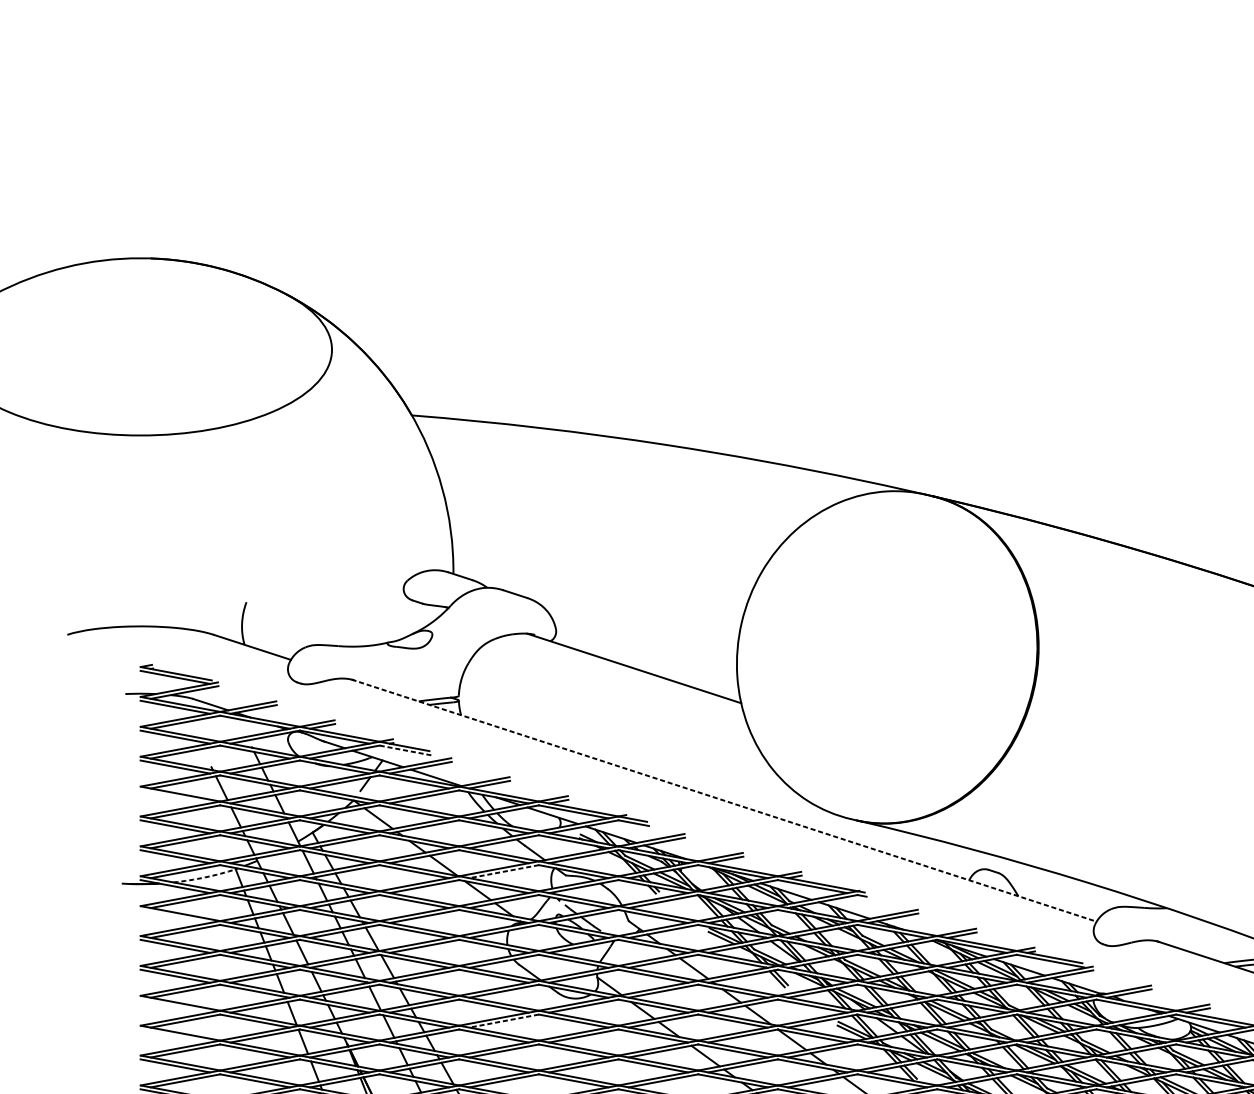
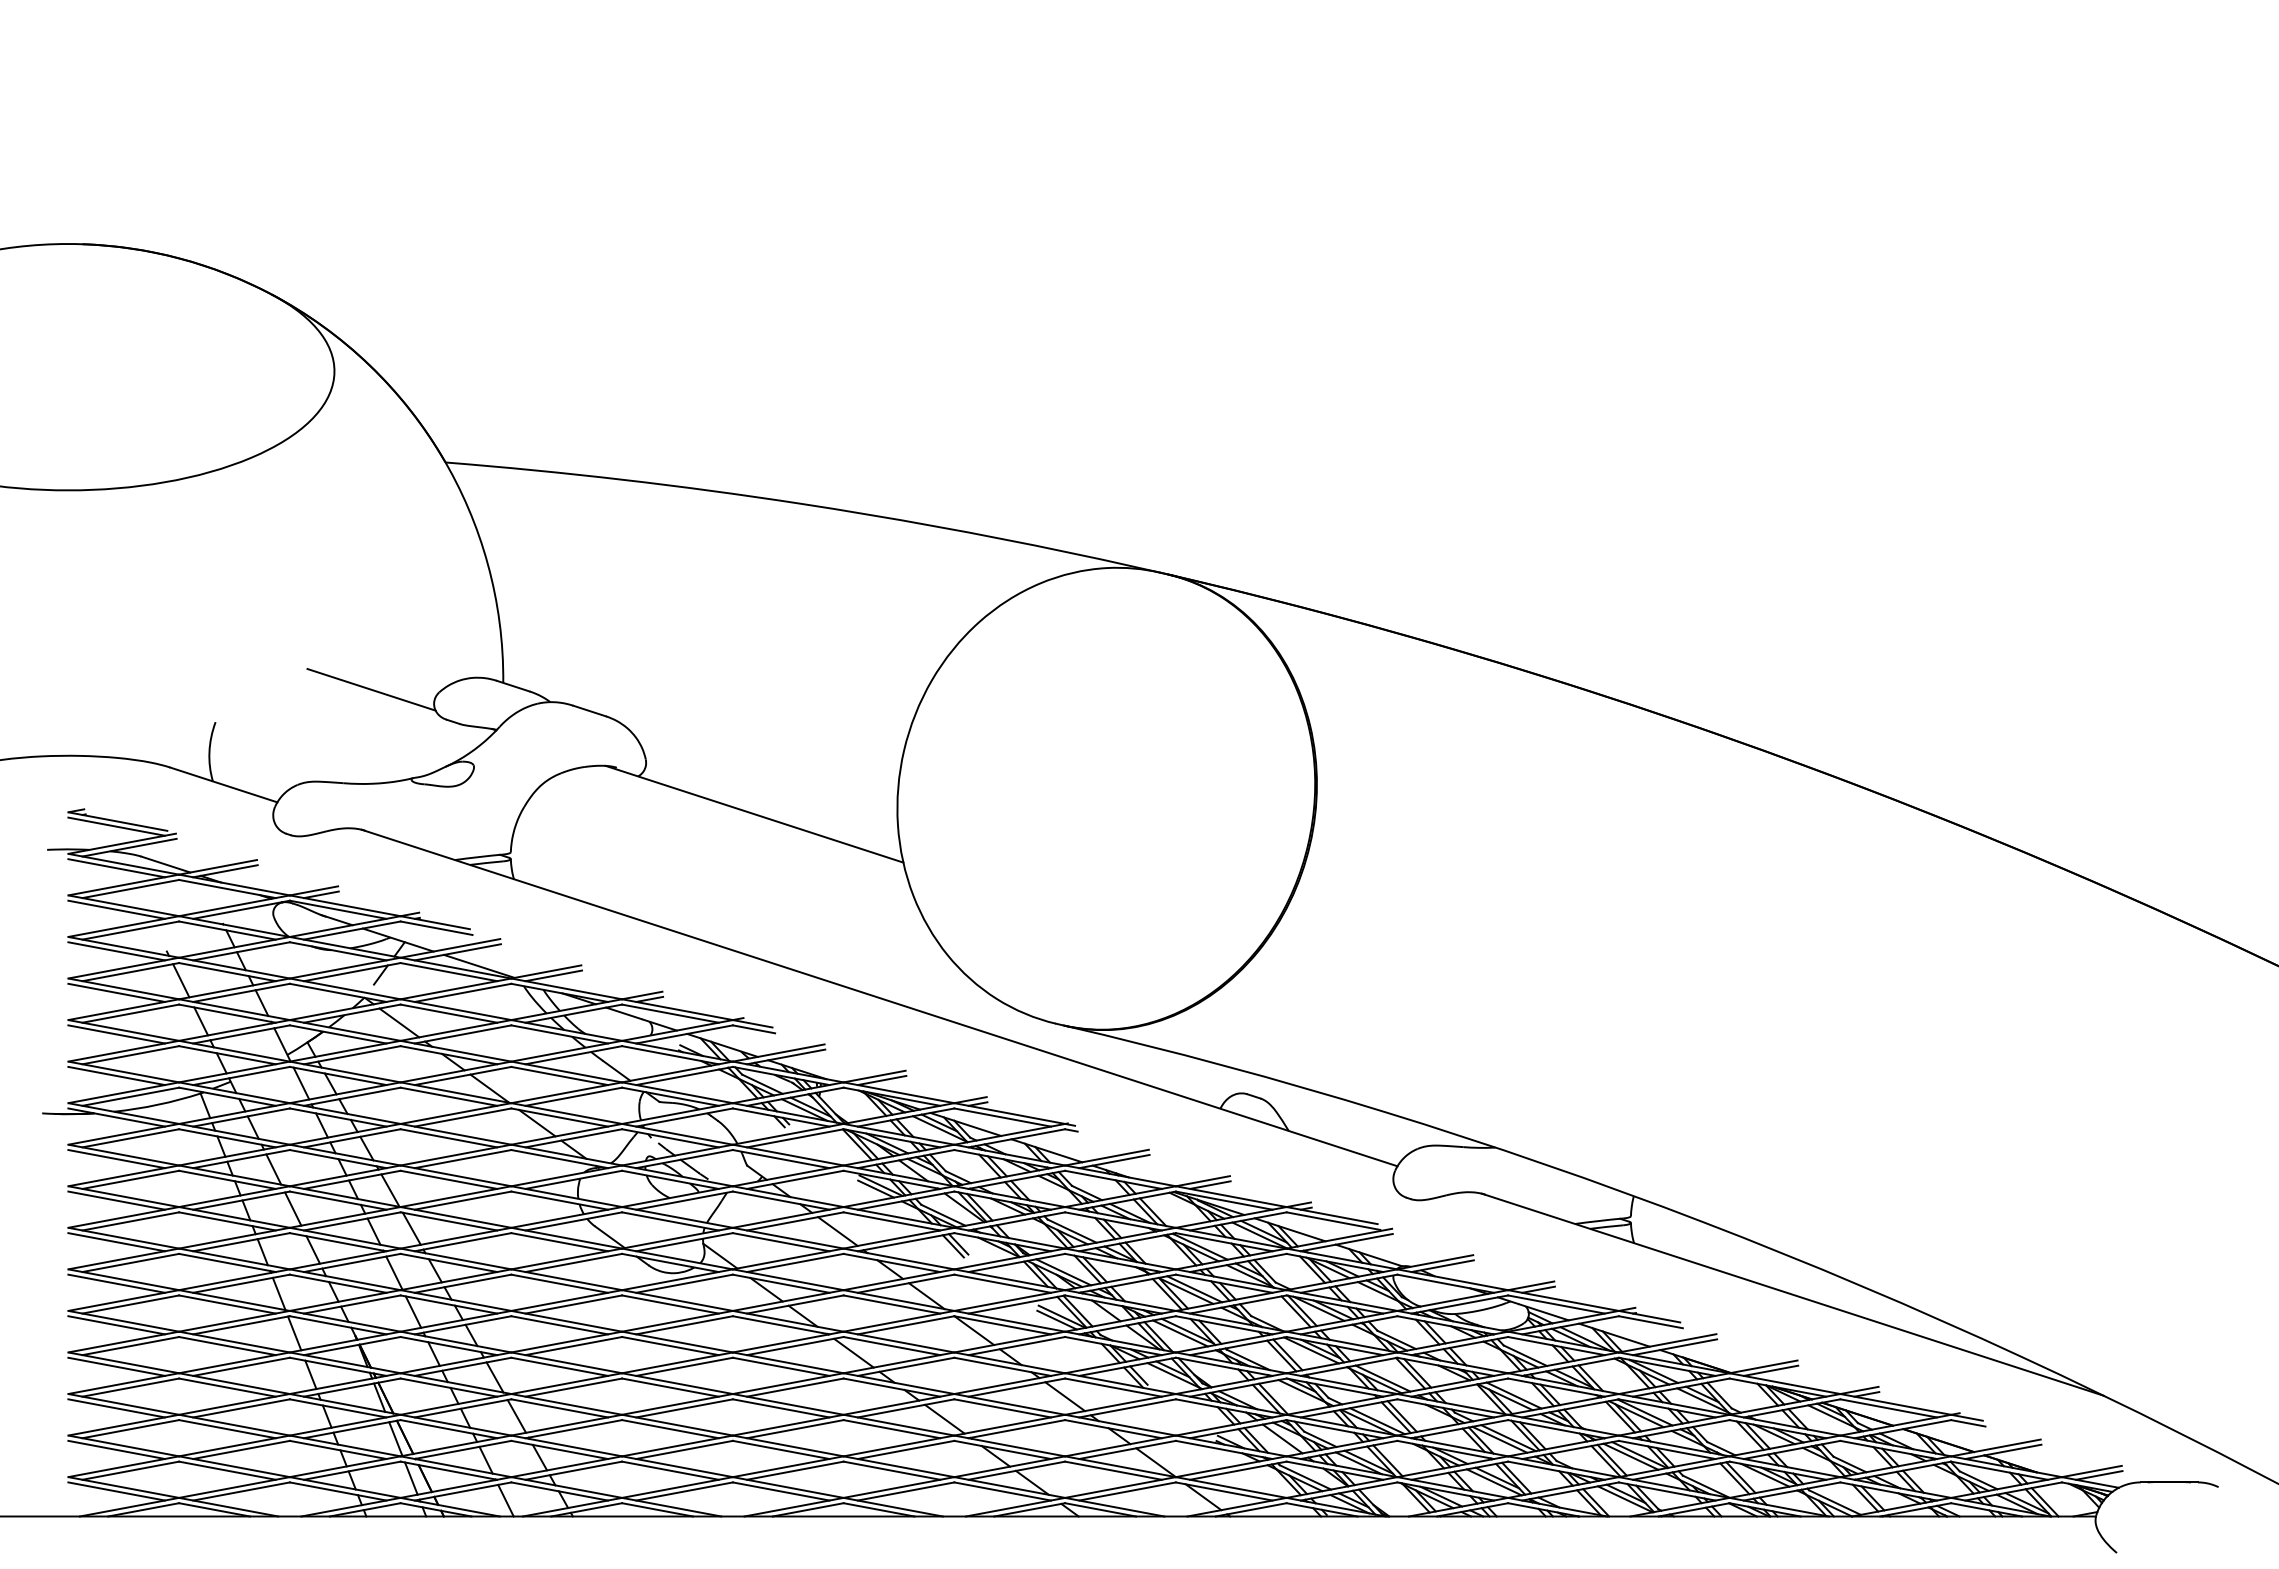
line: (358, 578) -> (371, 689), added
line: (405, 750) -> (436, 928), dashed -> solid
line: (175, 796) -> (116, 992), added
line: (724, 800) -> (879, 998), dashed -> solid
line: (503, 871) -> (573, 1096), dashed -> solid
arc: (205, 877) -> (158, 1104), dashed -> solid
line: (175, 916) -> (116, 1159), added
line: (175, 1005) -> (116, 1283), added
line: (503, 1021) -> (573, 1304), dashed -> solid
line: (175, 1036) -> (116, 1325), added

